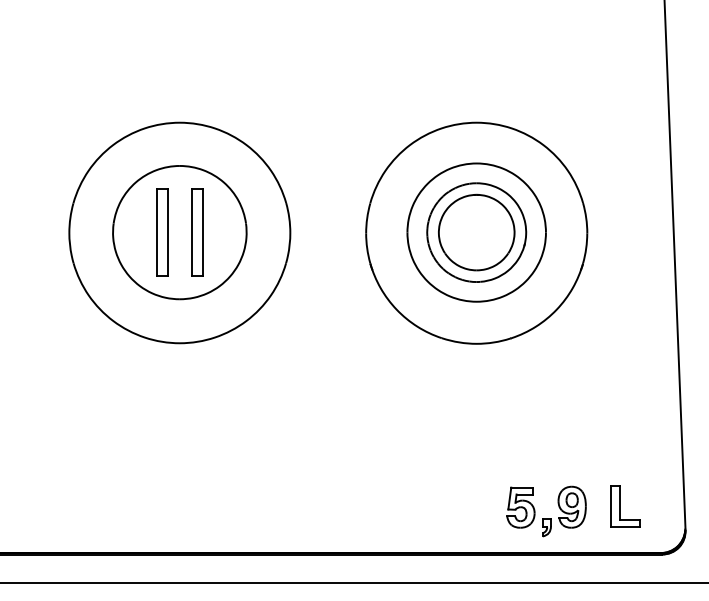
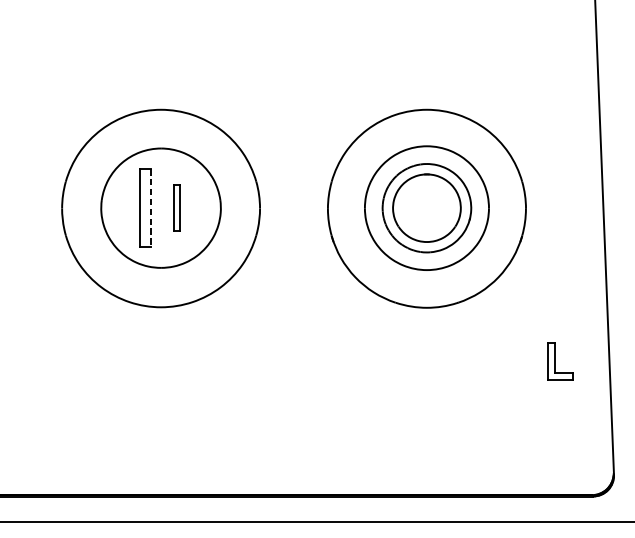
part: (197, 232) -> (176, 208), size x0.6
line: (168, 233) -> (150, 208), solid -> dashed
part: (625, 506) -> (560, 361), moved
part: (546, 518) -> (489, 464), removed

